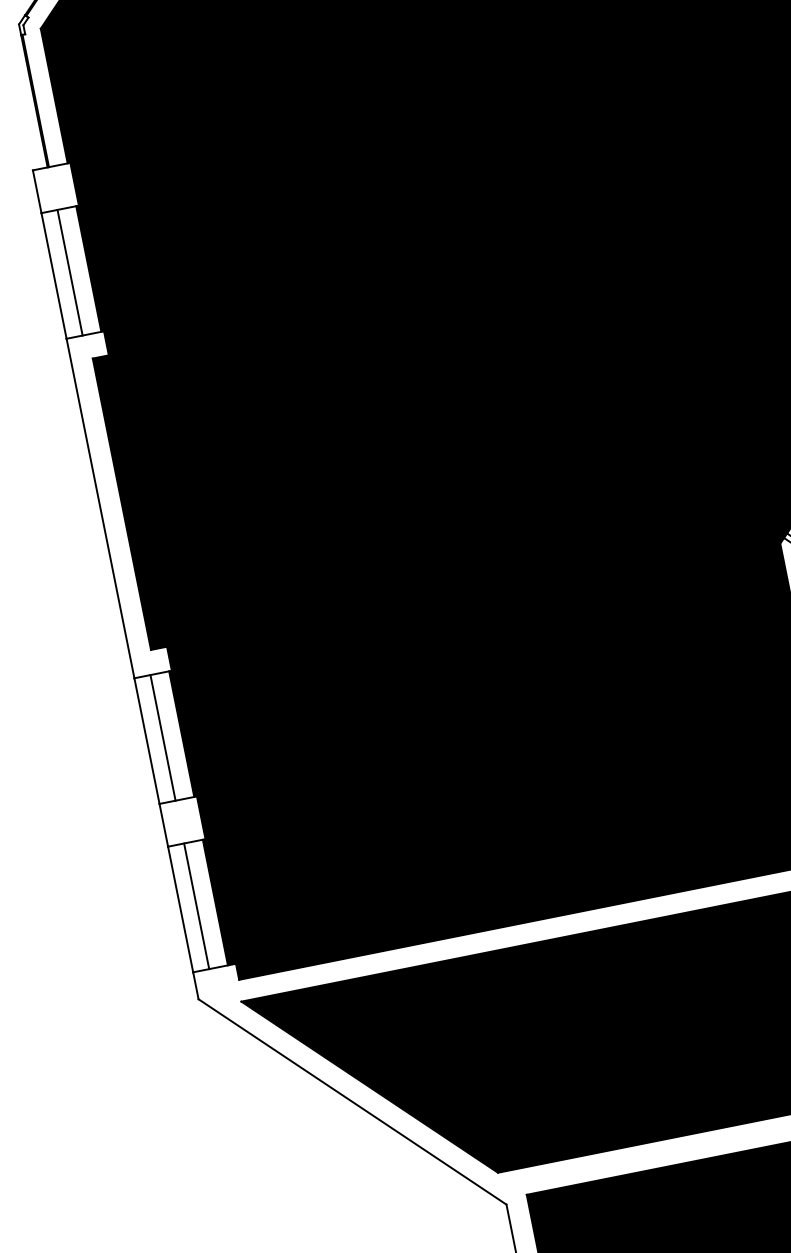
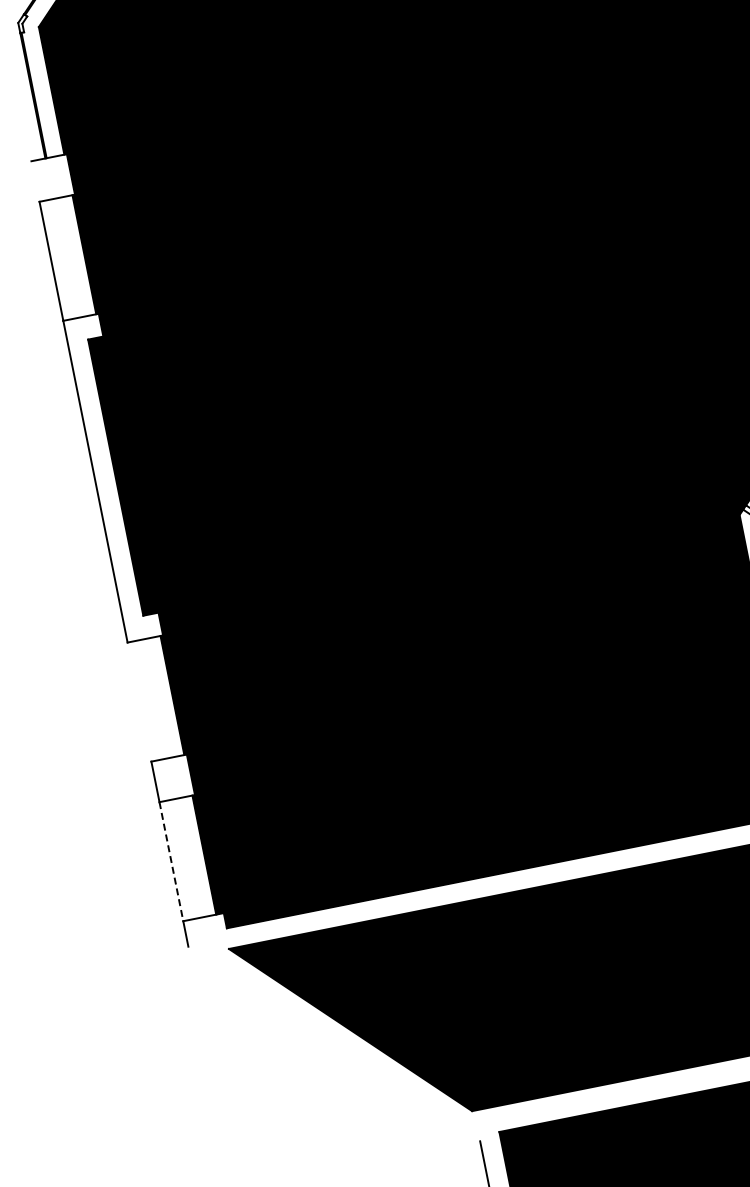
line: (37, 191) -> (35, 181), removed
line: (69, 271) -> (66, 257), removed
line: (162, 737) -> (154, 698), removed
line: (146, 740) -> (139, 701), removed
line: (196, 906) -> (186, 858), removed
line: (180, 909) -> (171, 861), solid -> dashed
line: (352, 1101) -> (334, 1043), removed

